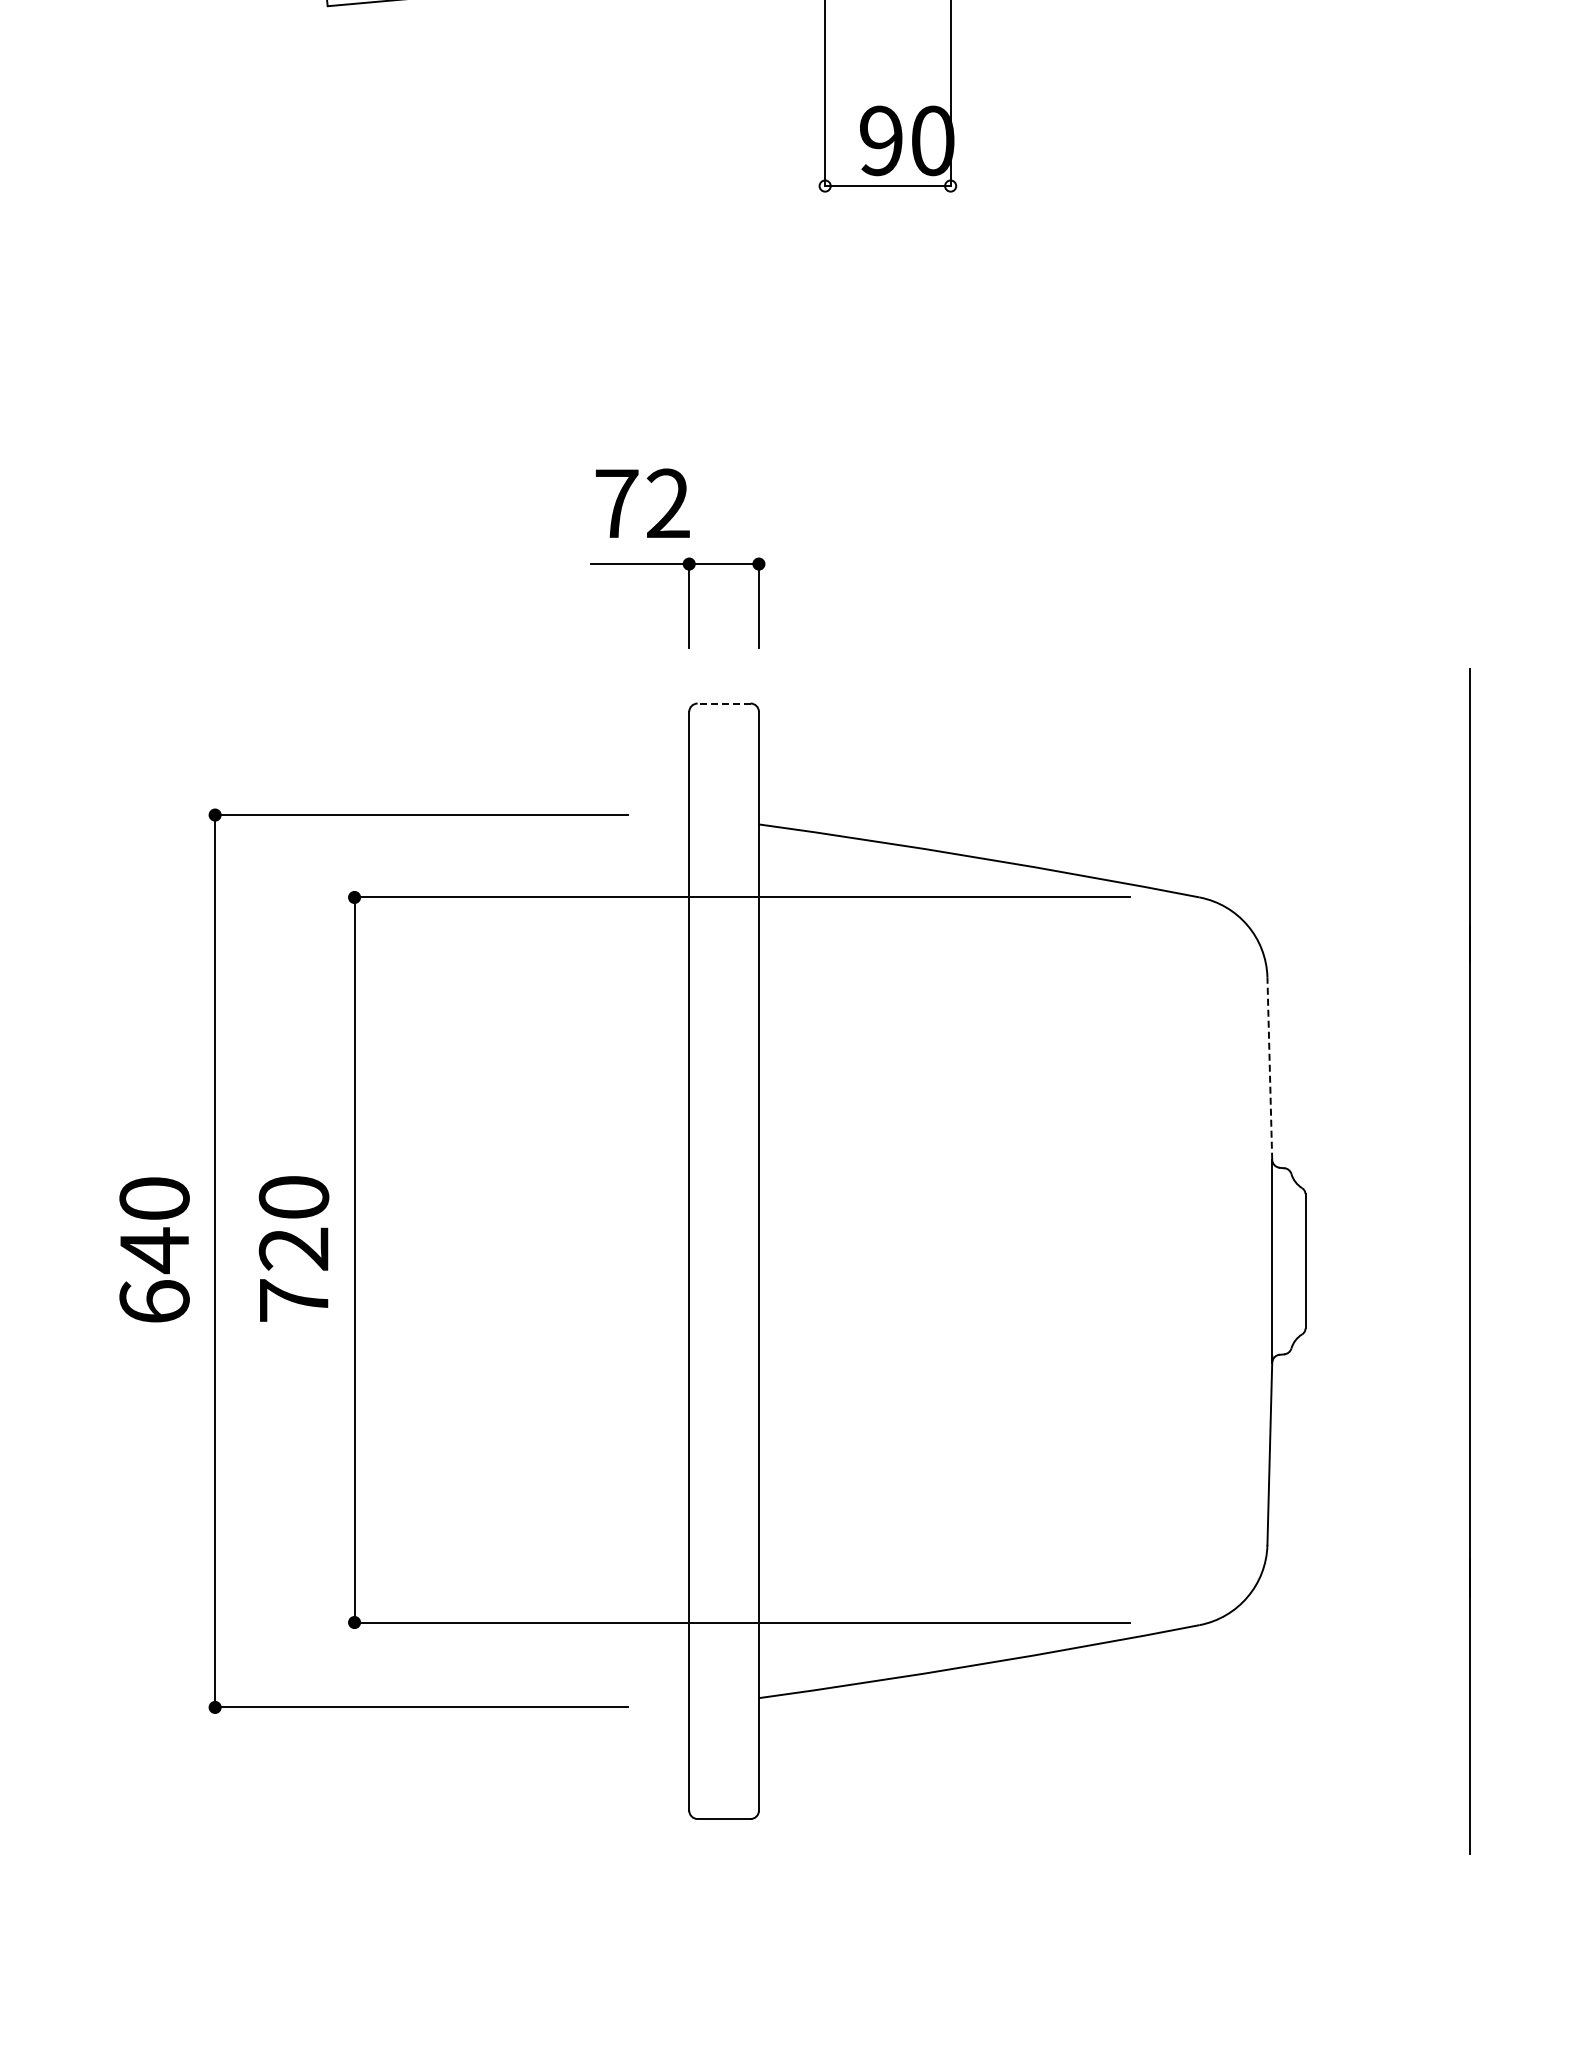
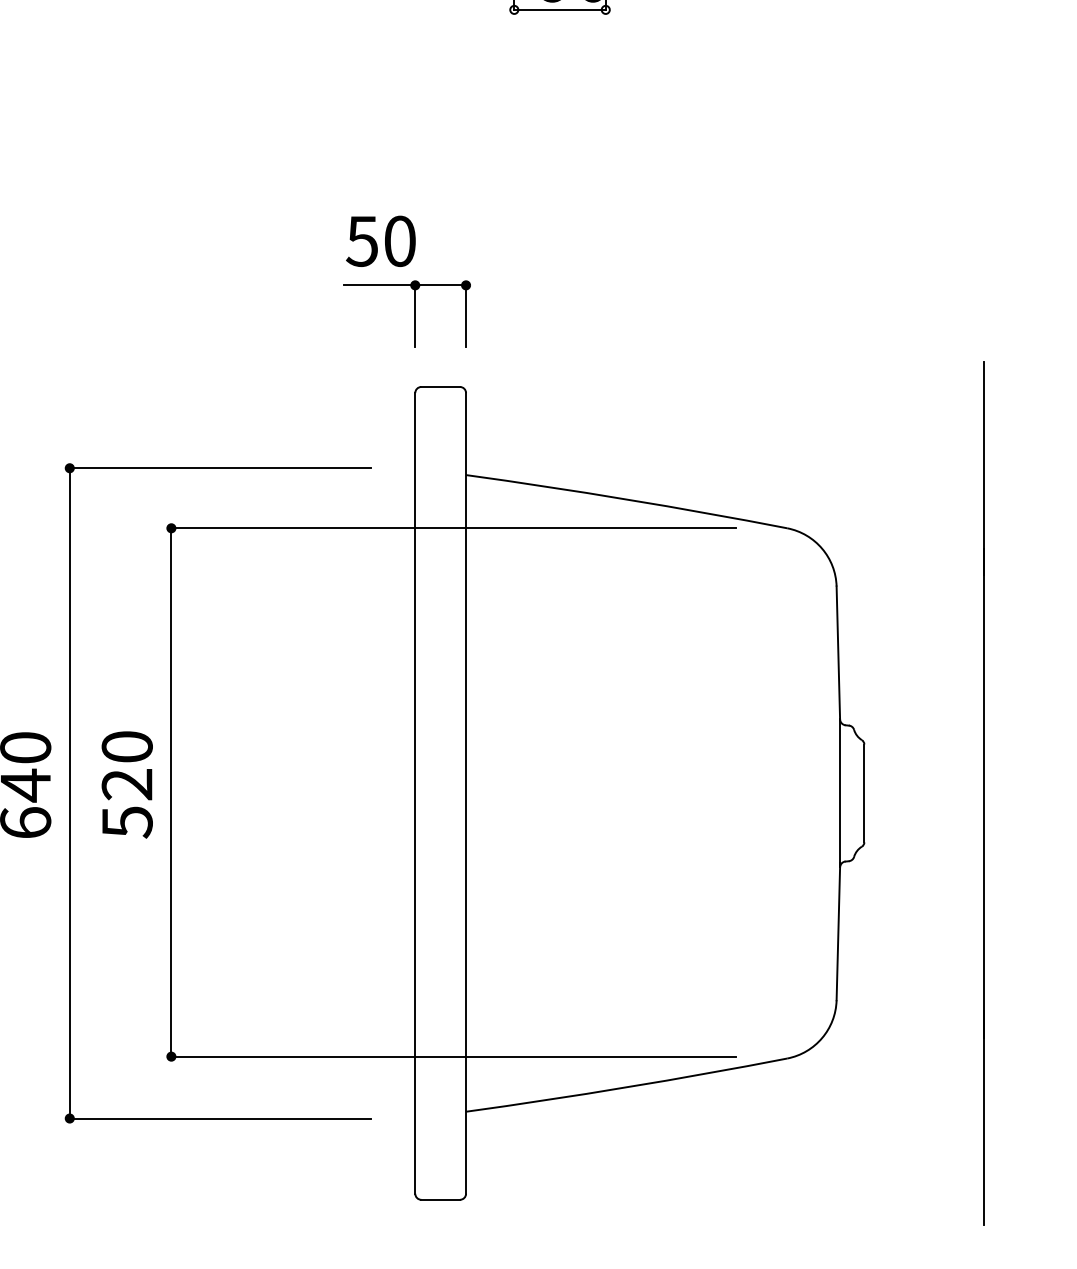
text: (641, 503) -> (380, 241), 72 -> 50
line: (723, 703) -> (440, 386), dashed -> solid
line: (1269, 1068) -> (838, 652), dashed -> solid
text: (294, 1301) -> (127, 822), 720 -> 520

